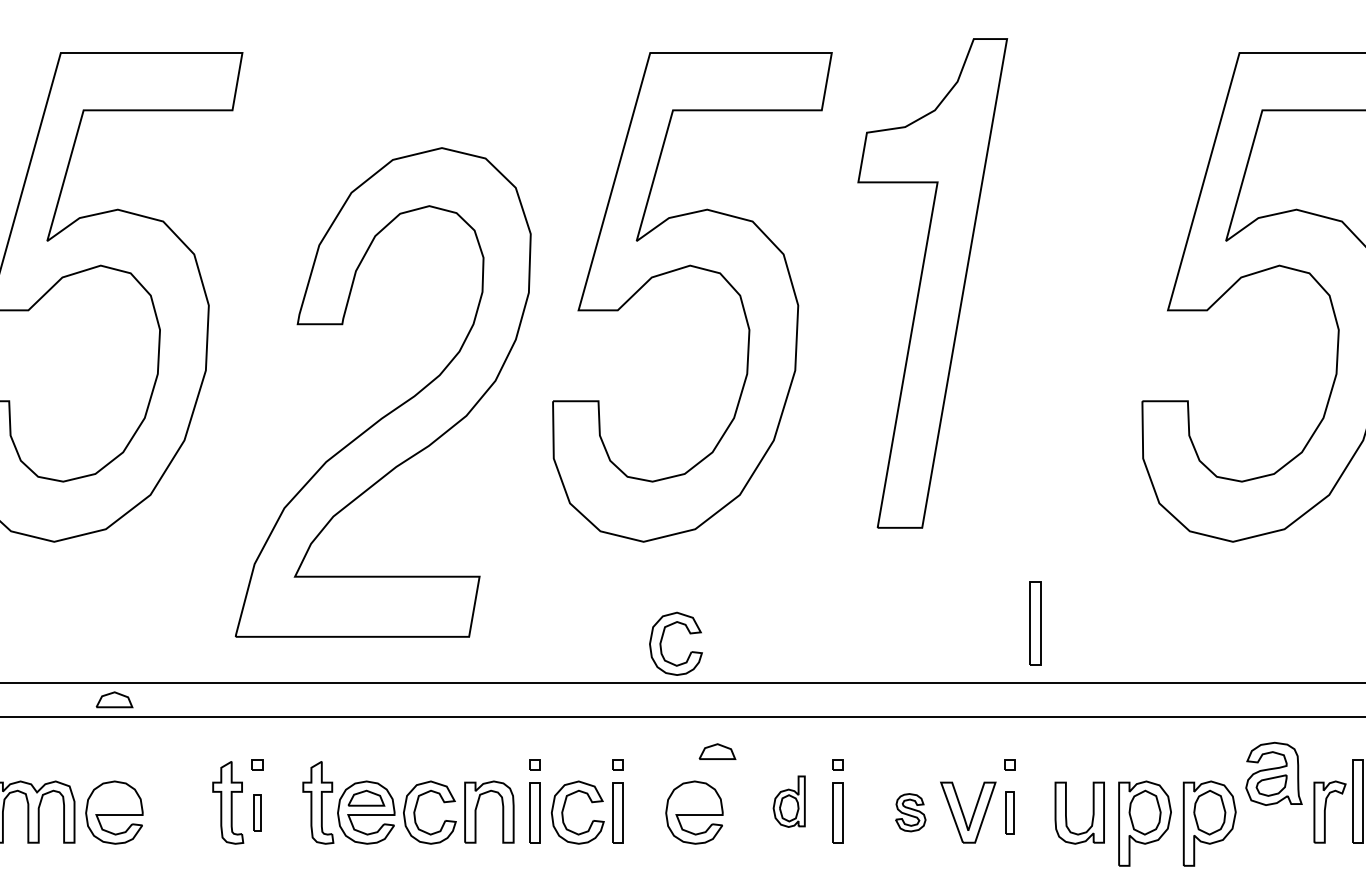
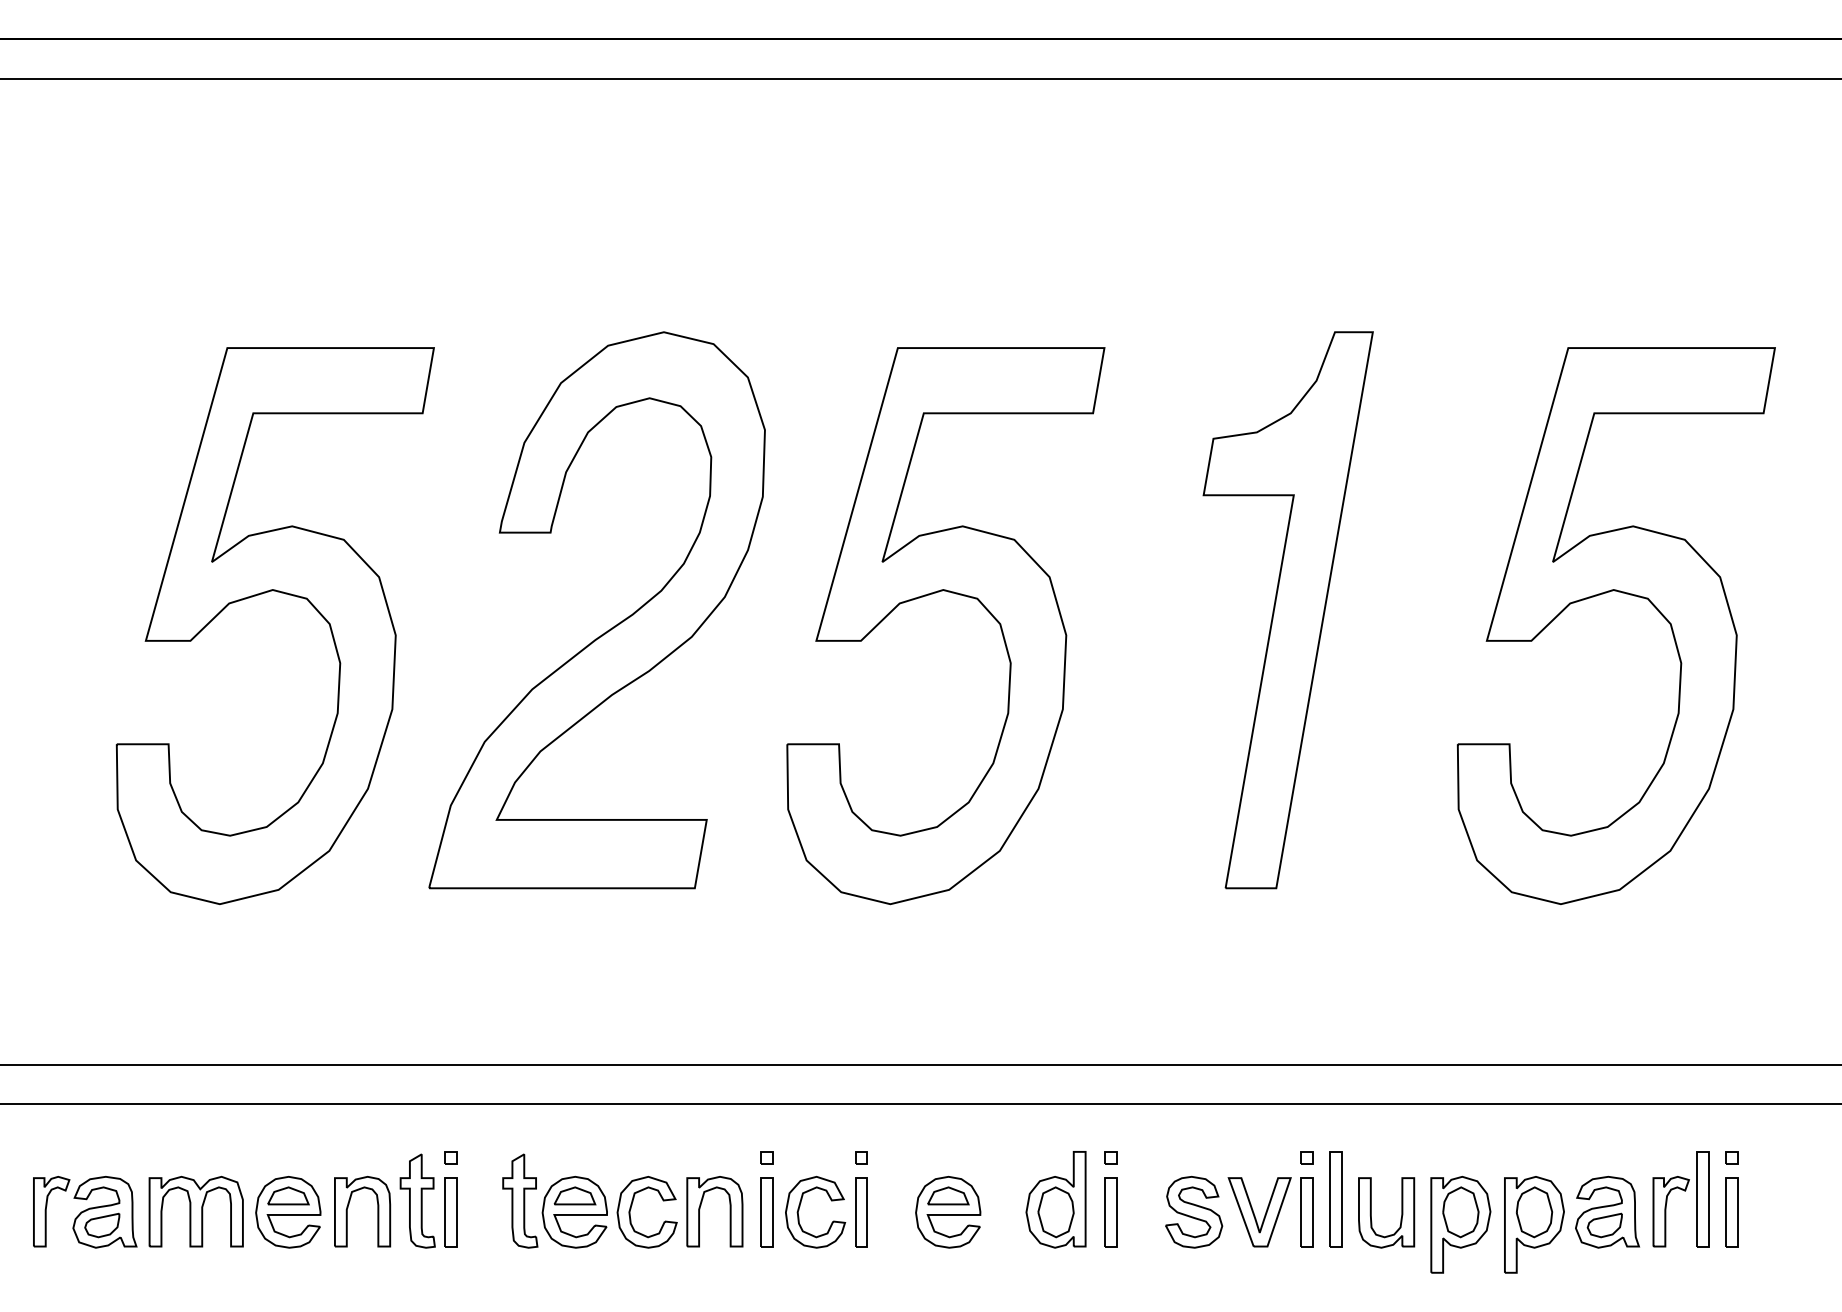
part: (932, 283) -> (1287, 610), moved
part: (395, 407) -> (611, 627), moved
part: (1034, 623) -> (1335, 1199), moved
part: (662, 641) -> (911, 1017), removed
part: (114, 699) -> (288, 1195), moved
part: (717, 751) -> (948, 1195), moved
part: (1273, 773) -> (1607, 1211), moved
part: (788, 801) -> (1055, 1199), size x1.67
part: (167, 809) -> (348, 1208), added
part: (256, 812) -> (450, 1212), size x1.67
part: (910, 812) -> (1194, 1212), size x1.67
part: (1009, 812) -> (1306, 1212), size x1.43

